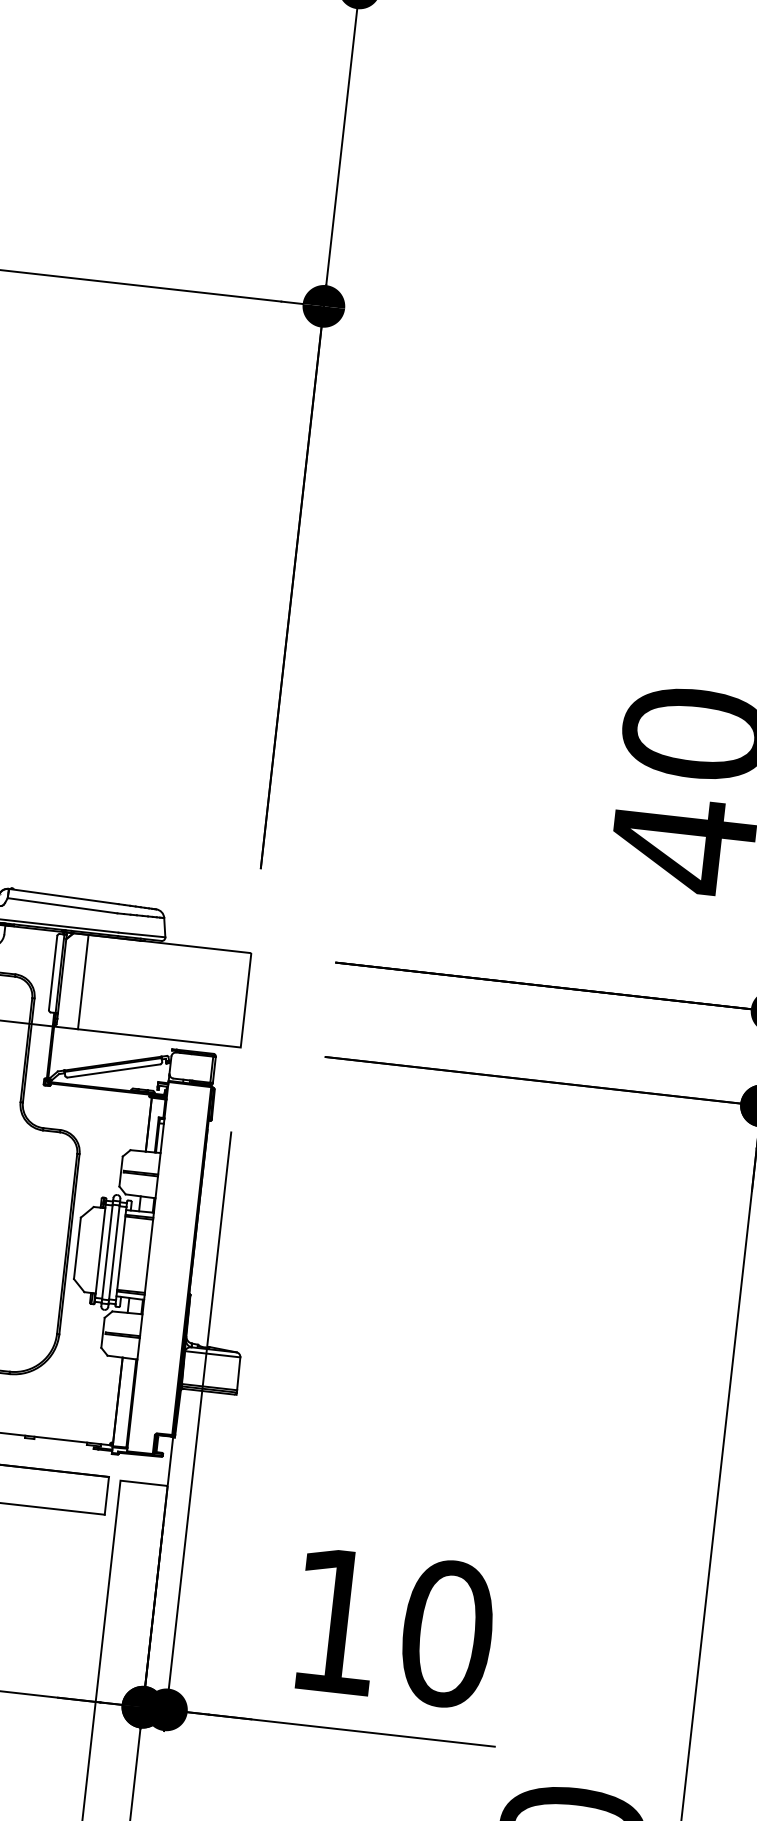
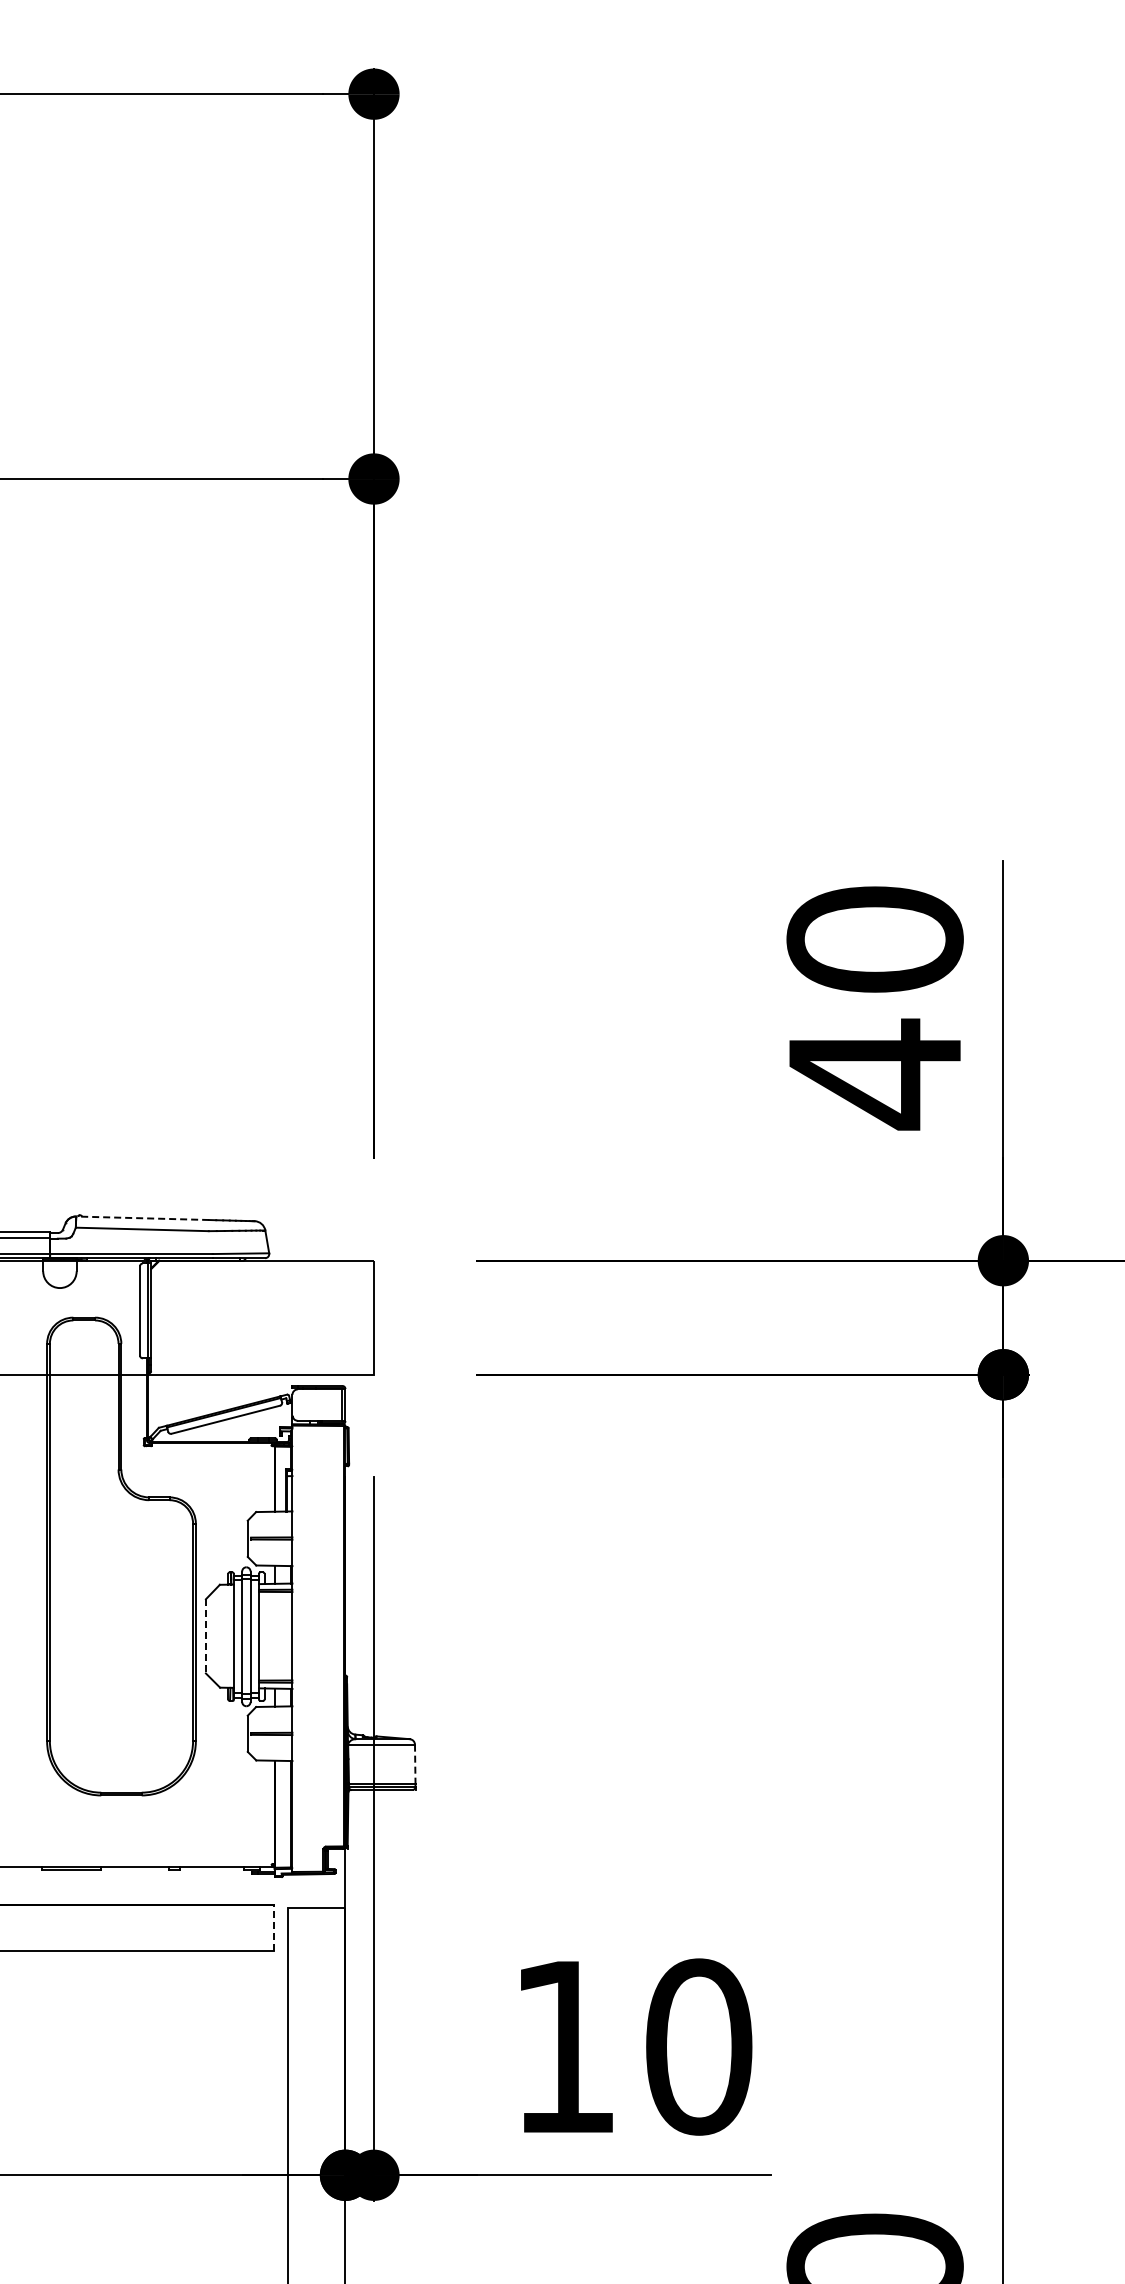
line: (63, 896) -> (142, 1218), solid -> dashed
line: (83, 981) -> (177, 1317), removed
line: (77, 1248) -> (205, 1636), solid -> dashed
line: (238, 1373) -> (415, 1764), solid -> dashed
line: (107, 1495) -> (274, 1927), solid -> dashed

